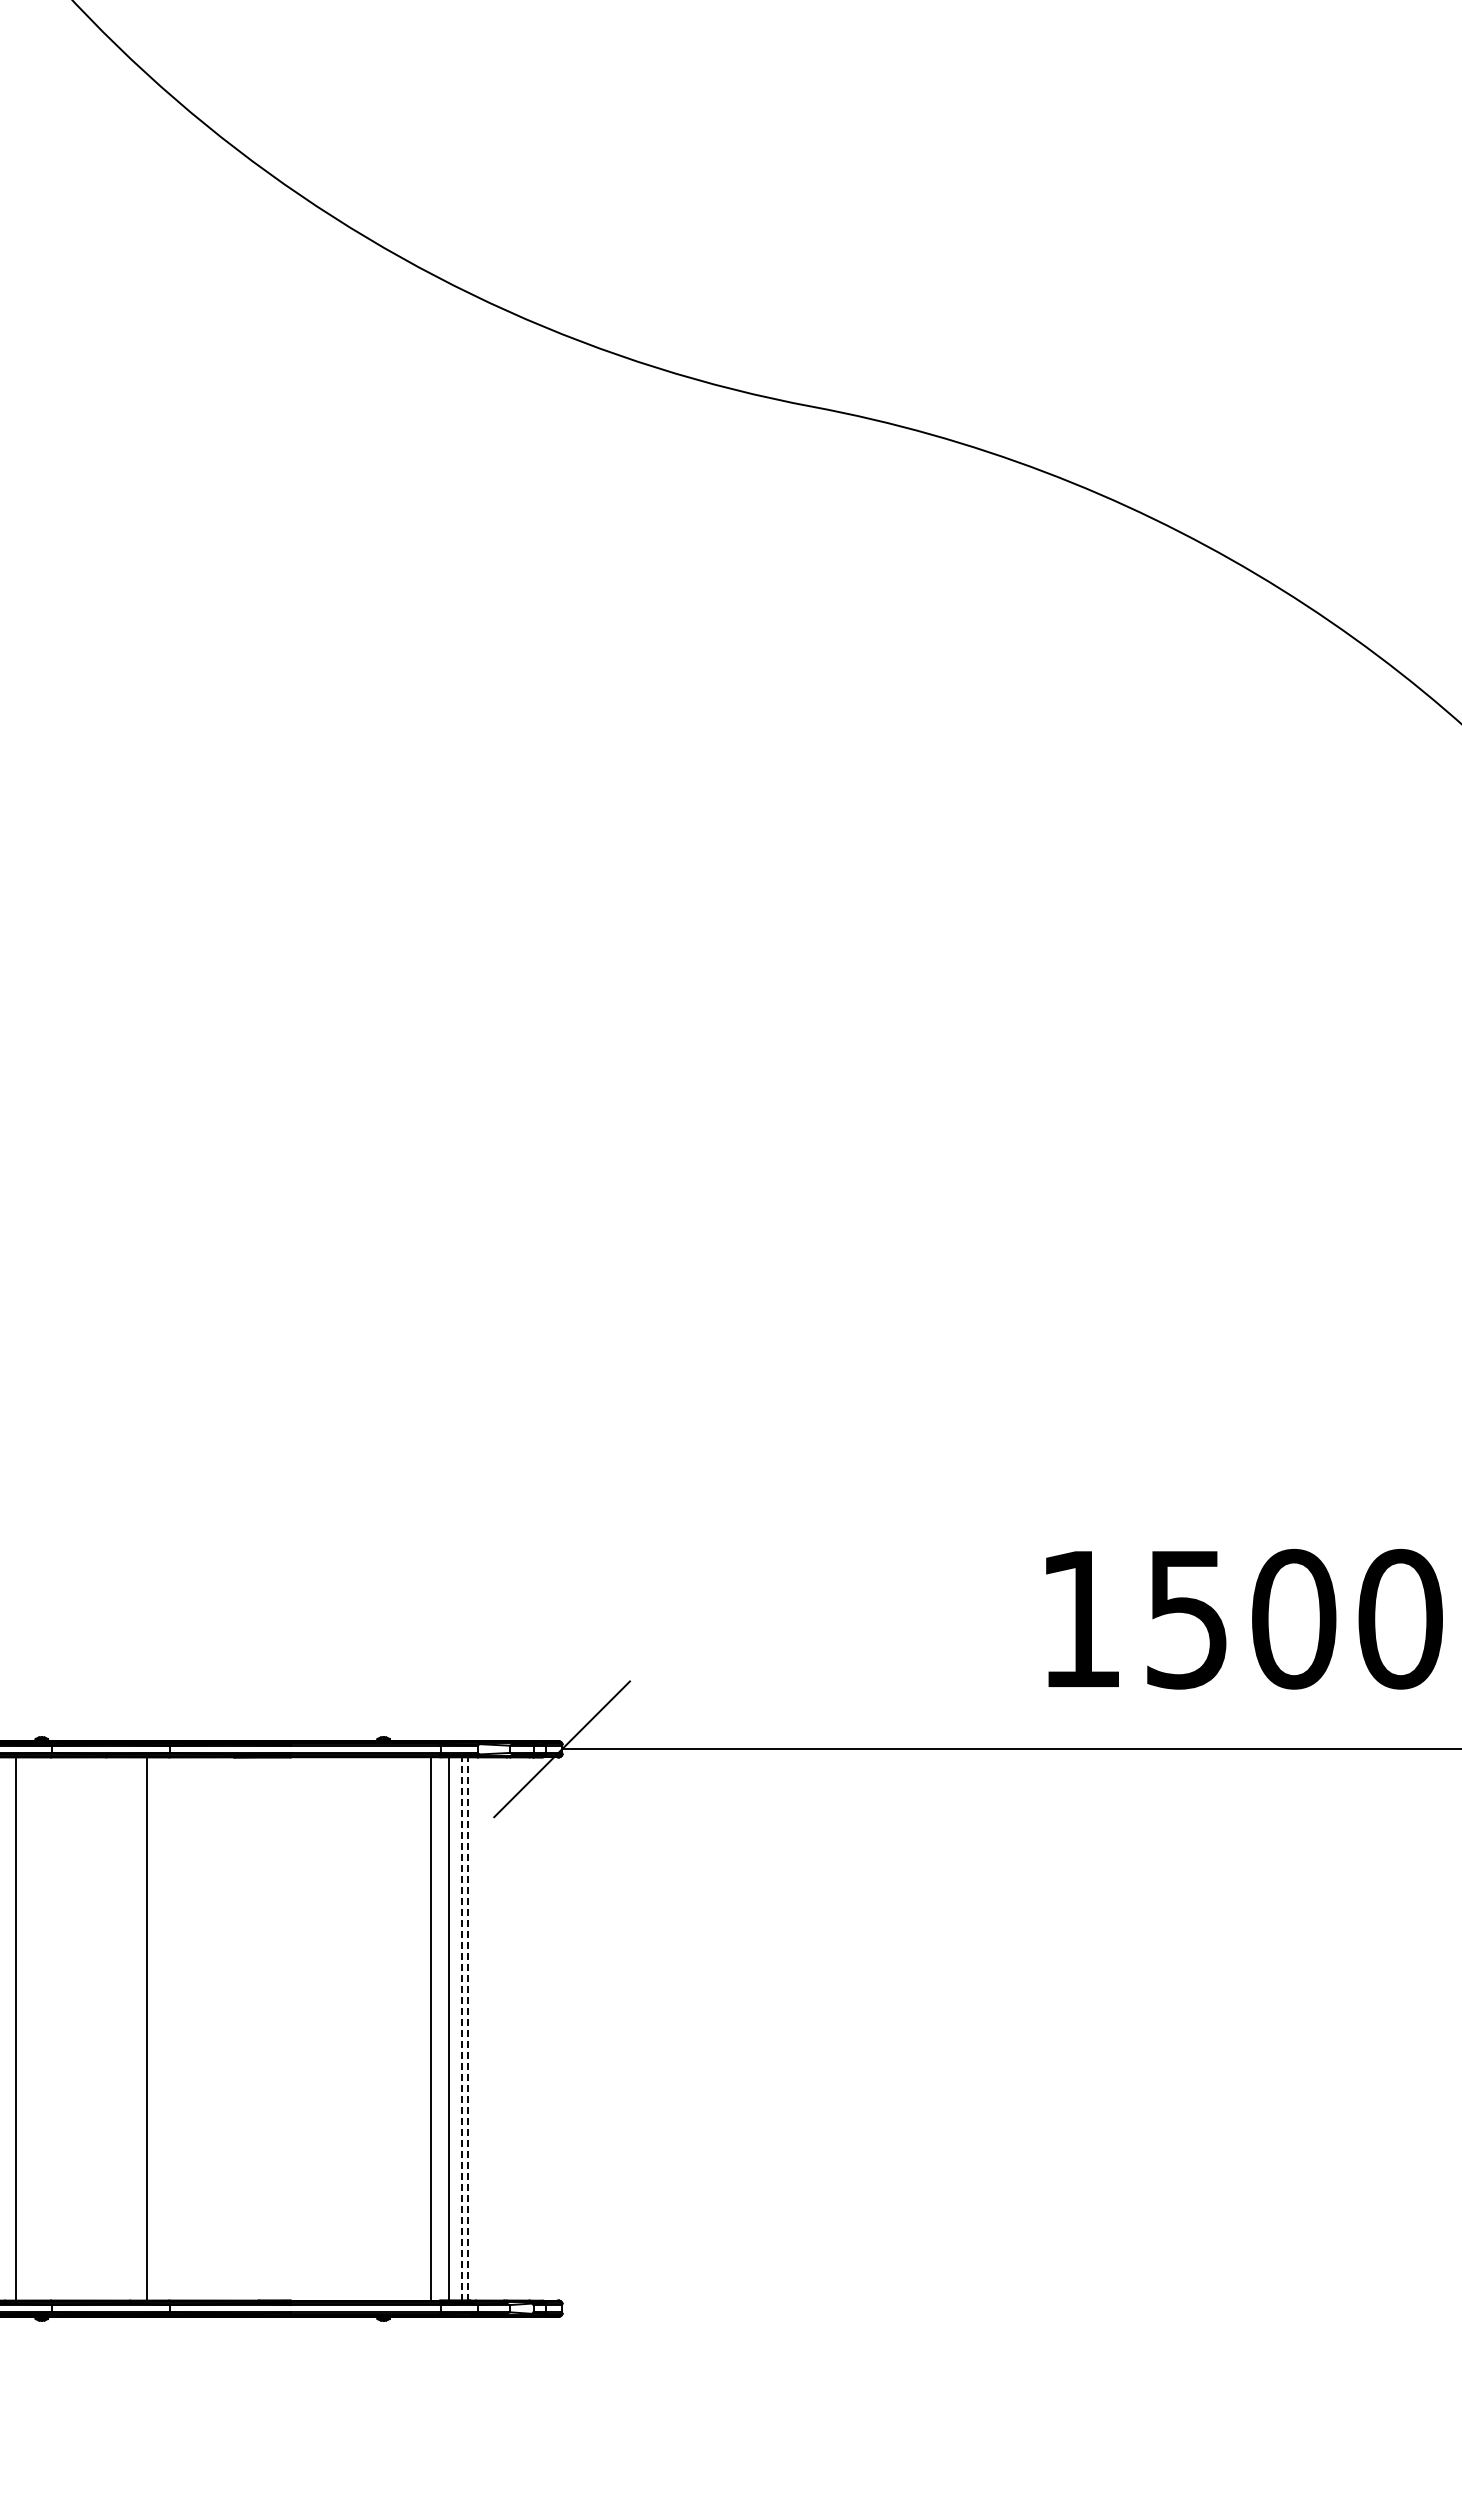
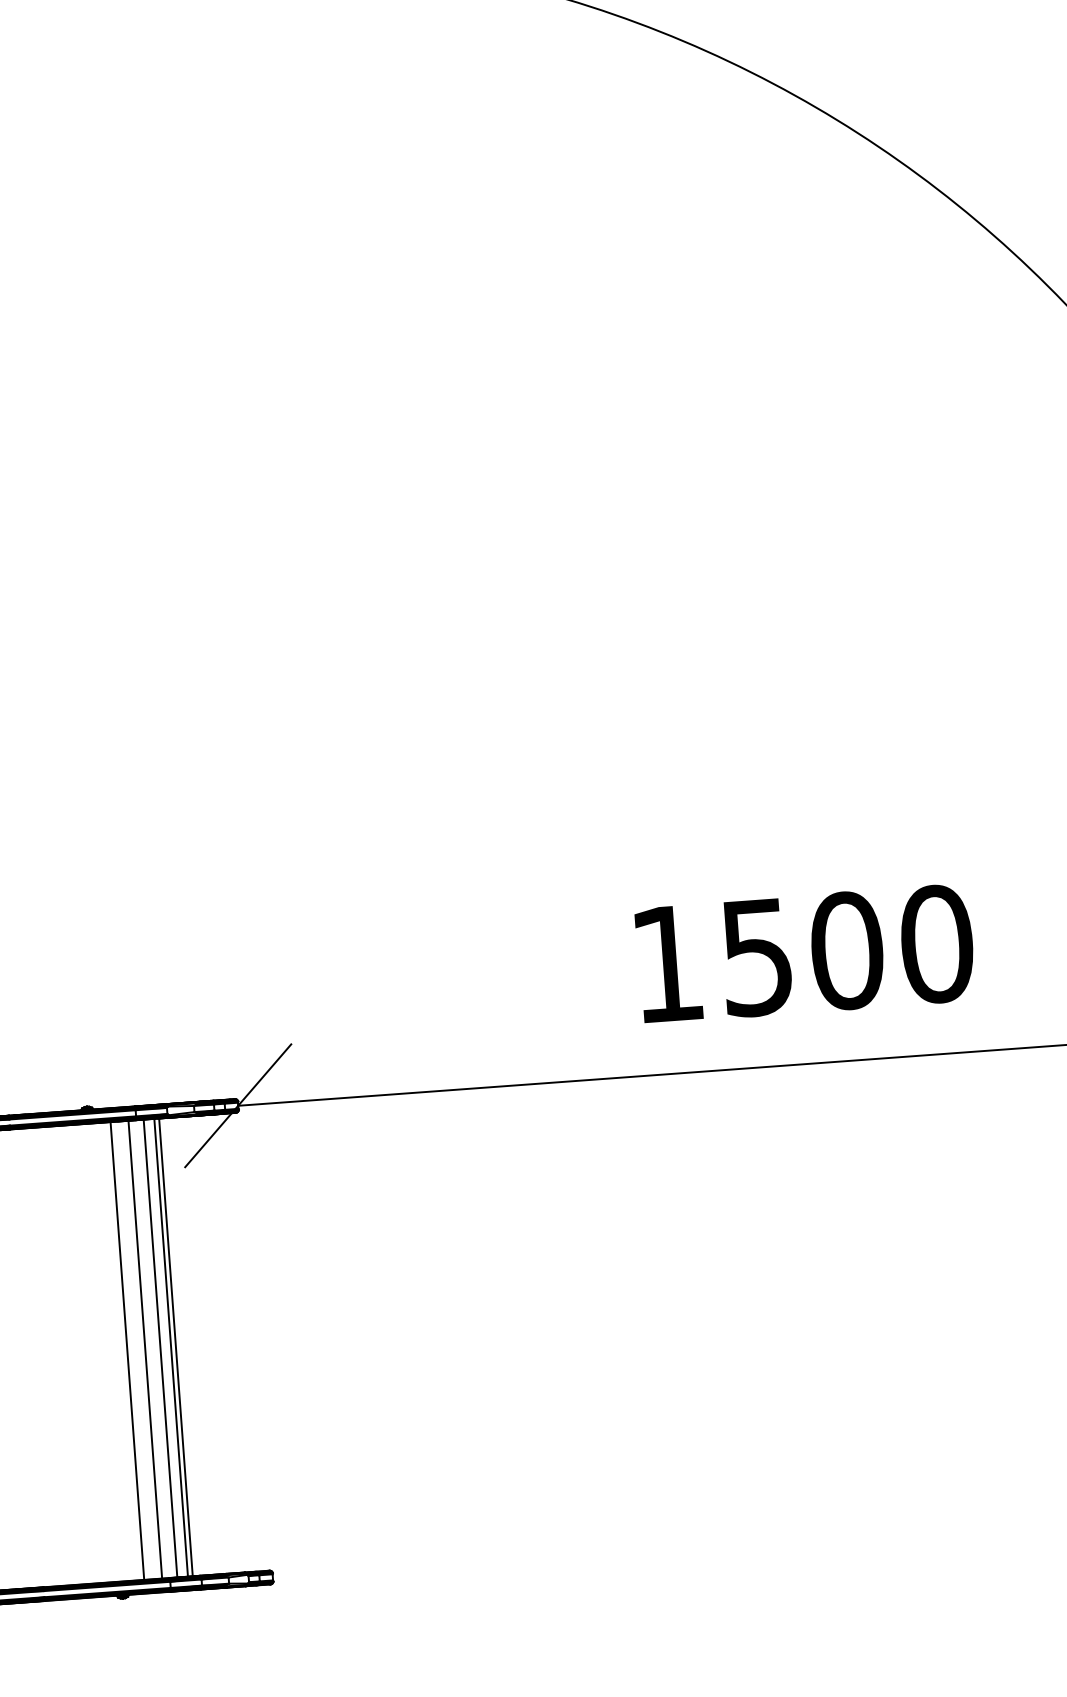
line: (410, 2028) -> (127, 1350), added
line: (461, 2029) -> (170, 1348), dashed -> solid
line: (467, 2029) -> (175, 1347), dashed -> solid

